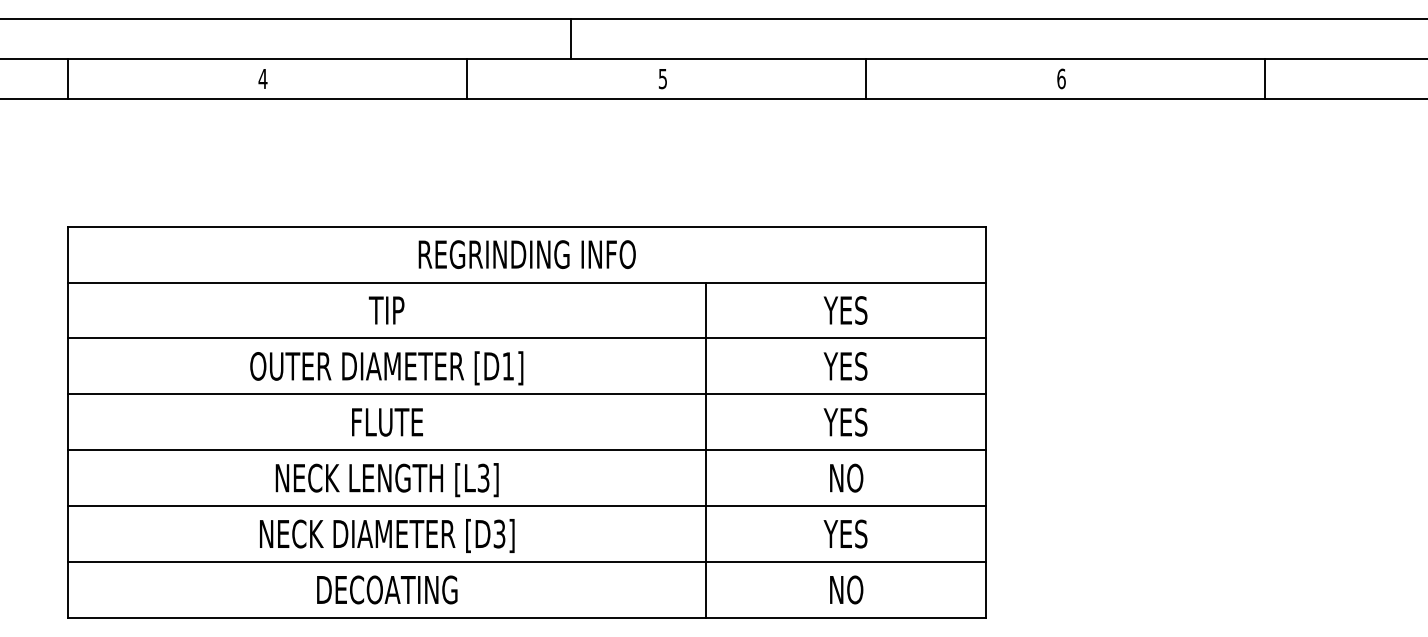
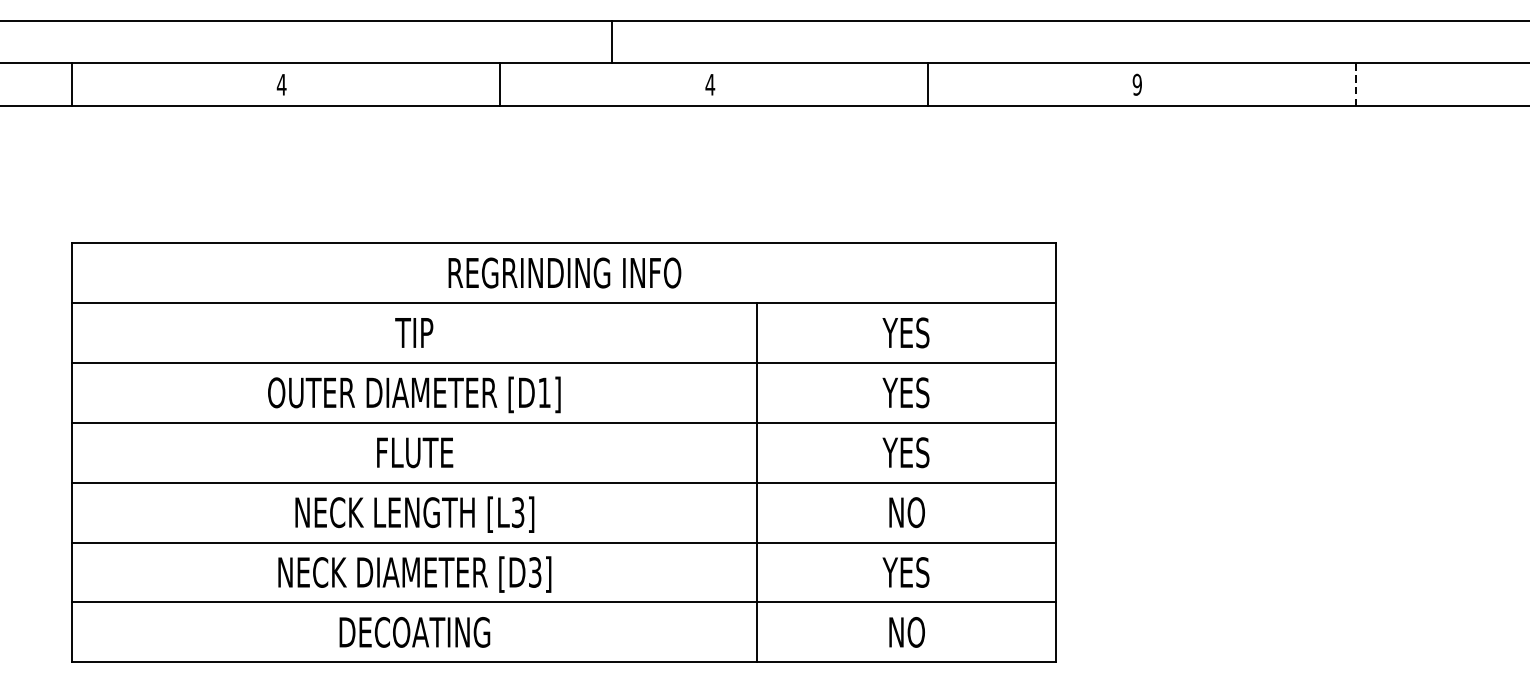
text: (1061, 78) -> (1137, 84), 6 -> 9
line: (1265, 78) -> (1355, 84), solid -> dashed
text: (662, 79) -> (709, 85), 5 -> 4

